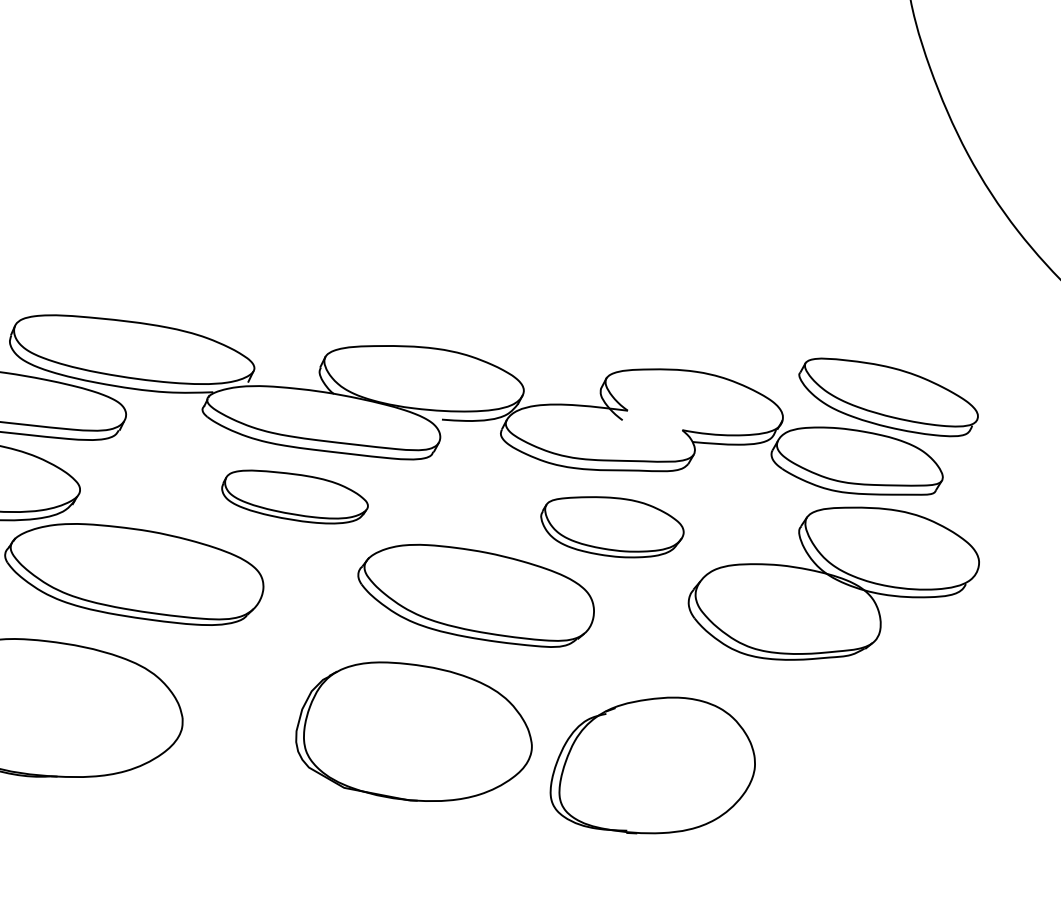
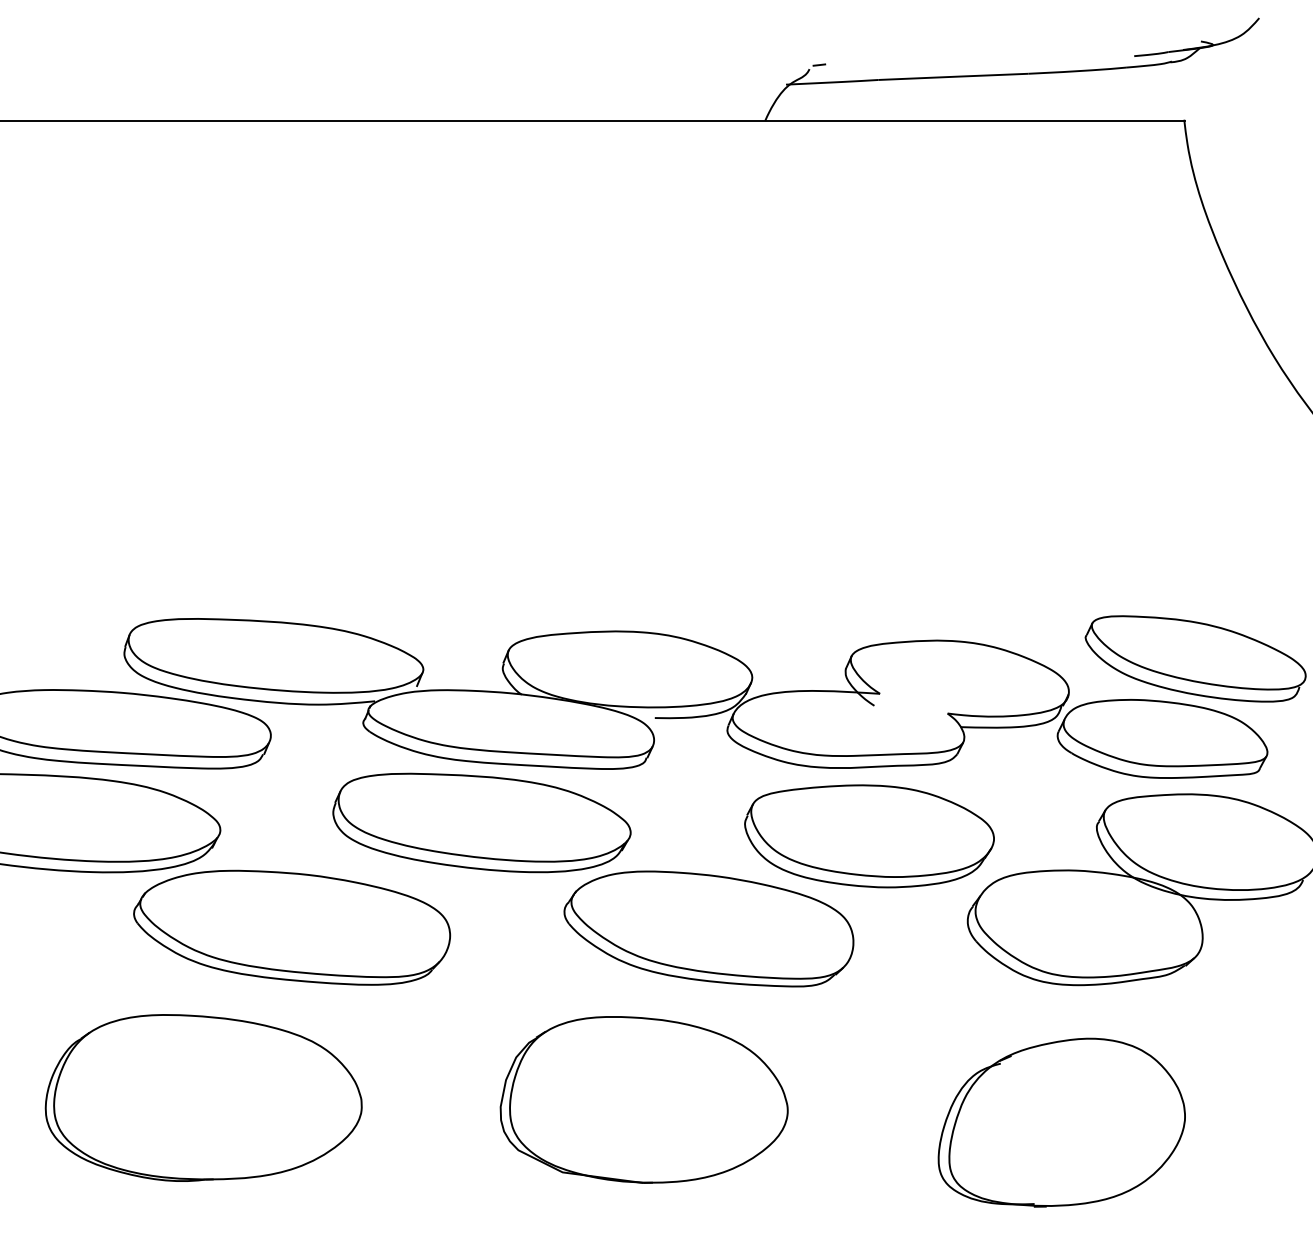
part: (294, 496) -> (481, 822), size x1.67
part: (612, 527) -> (869, 836), size x1.43
part: (653, 765) -> (1061, 1122), moved

